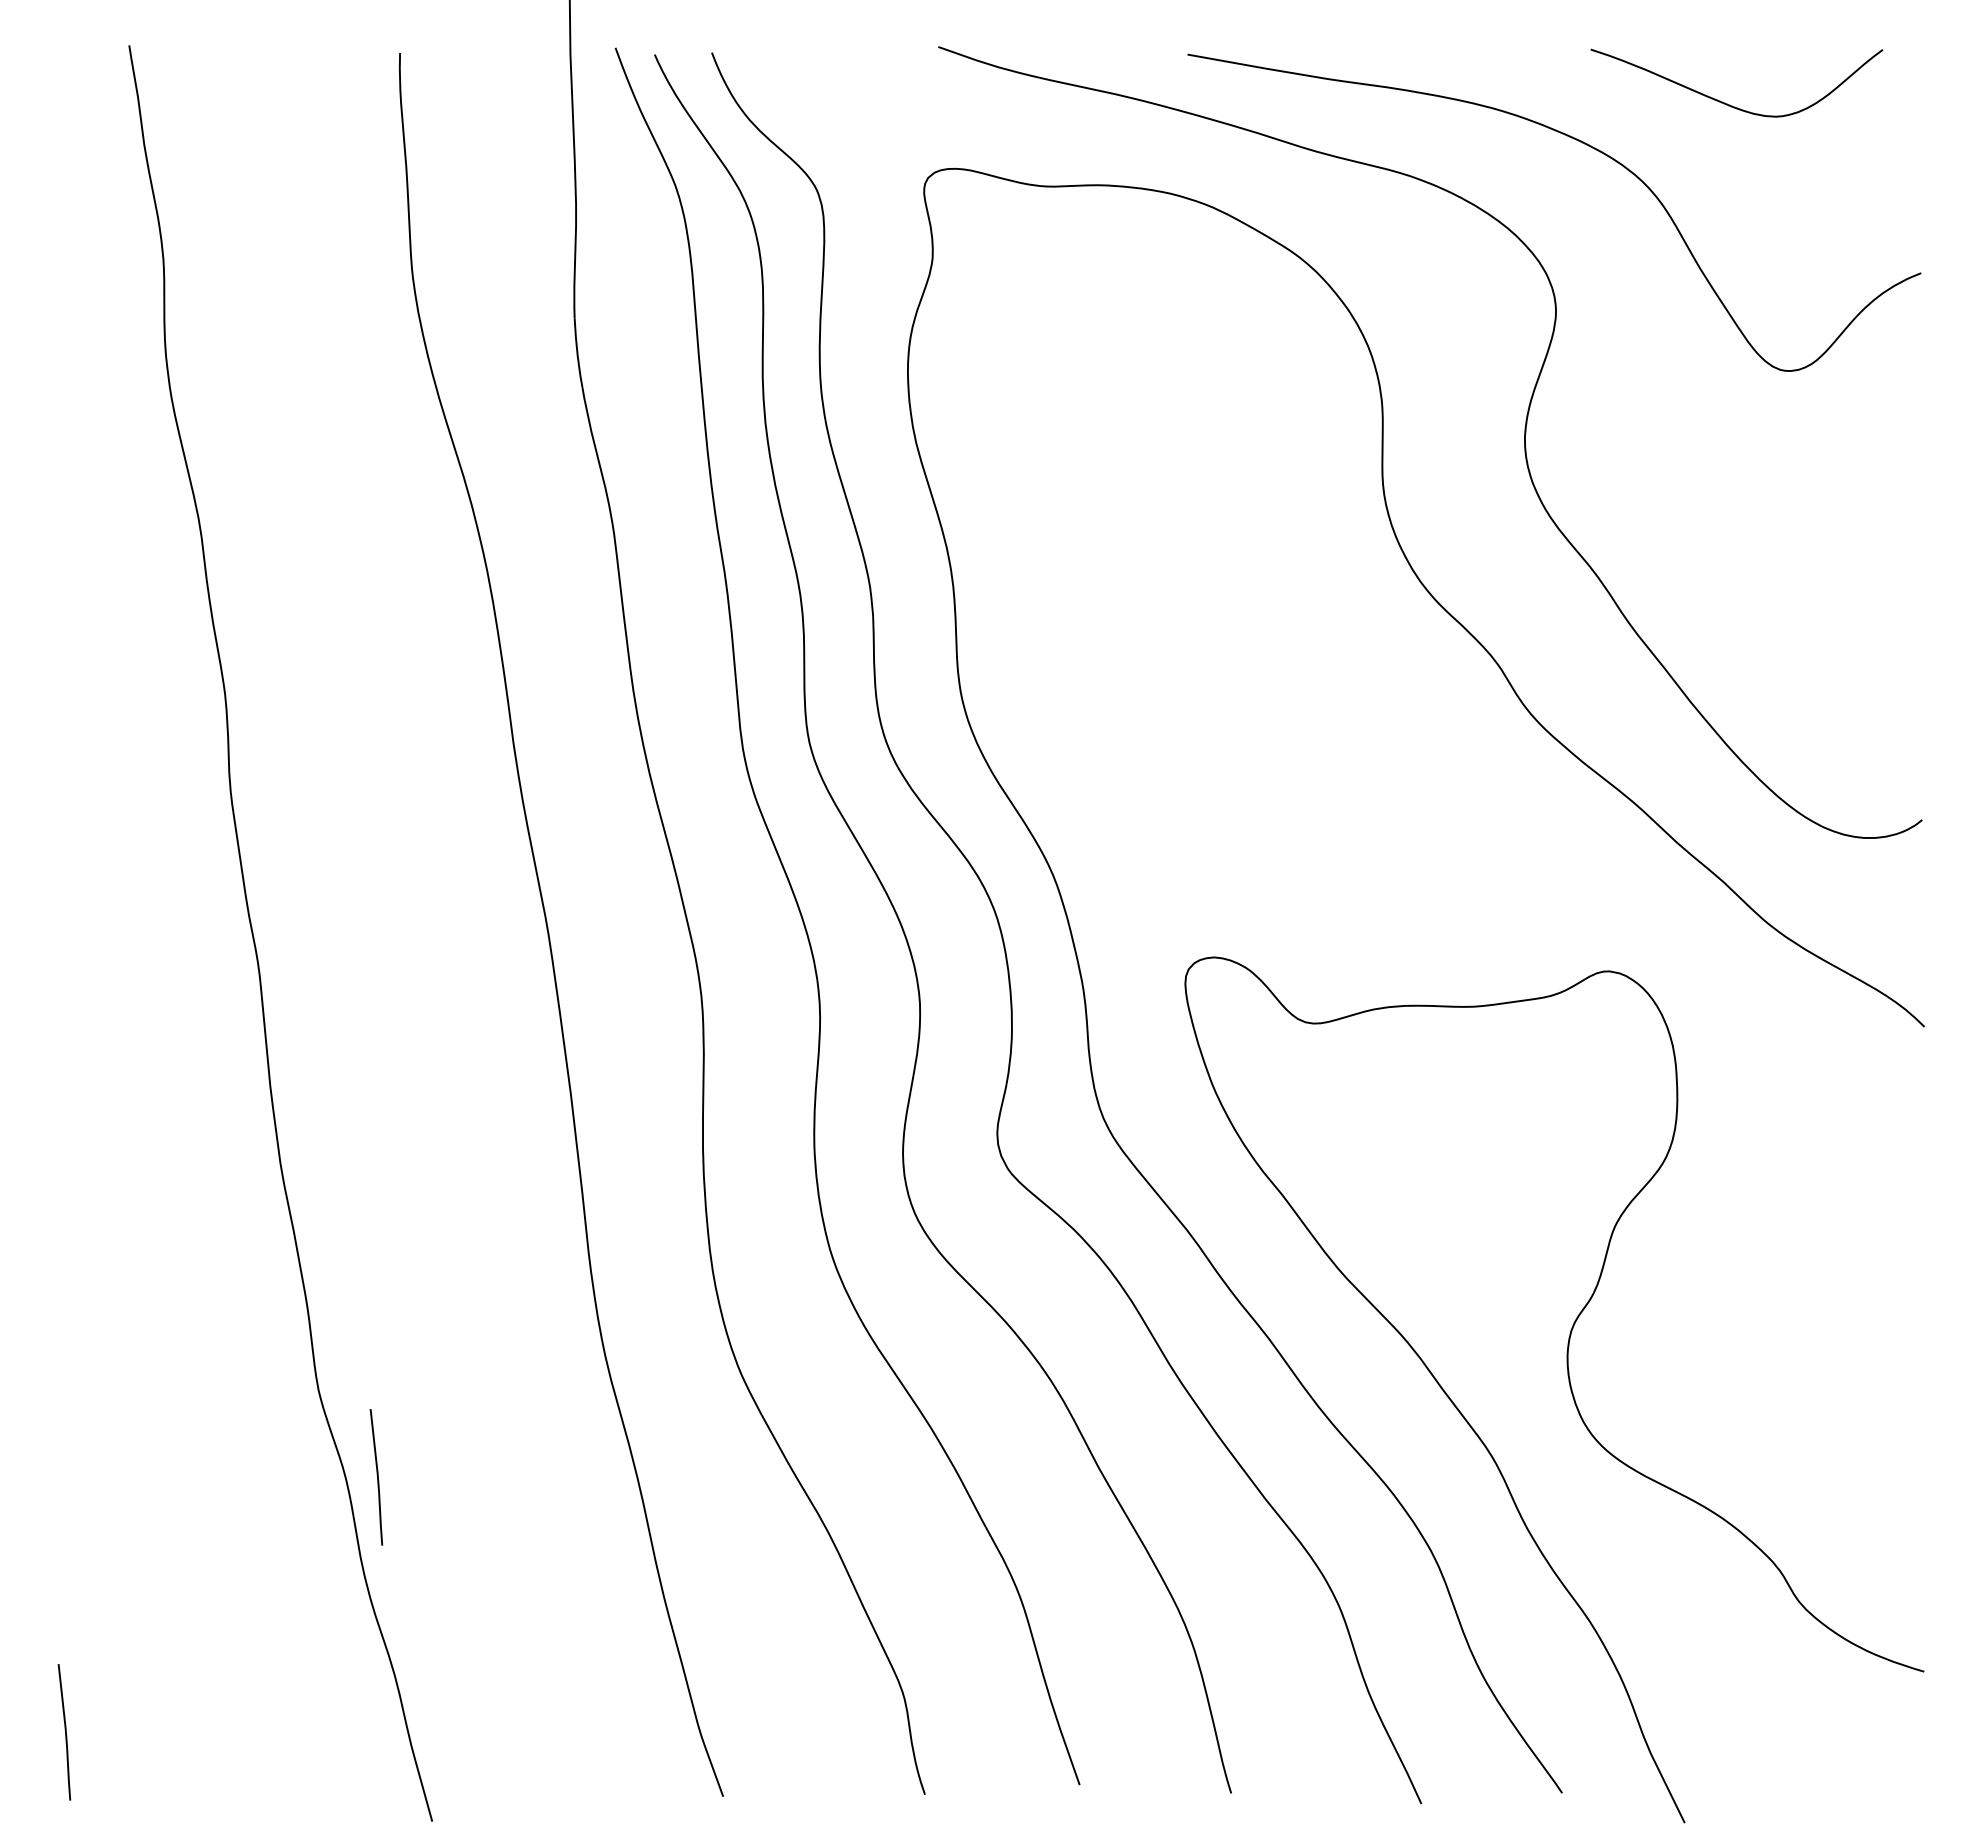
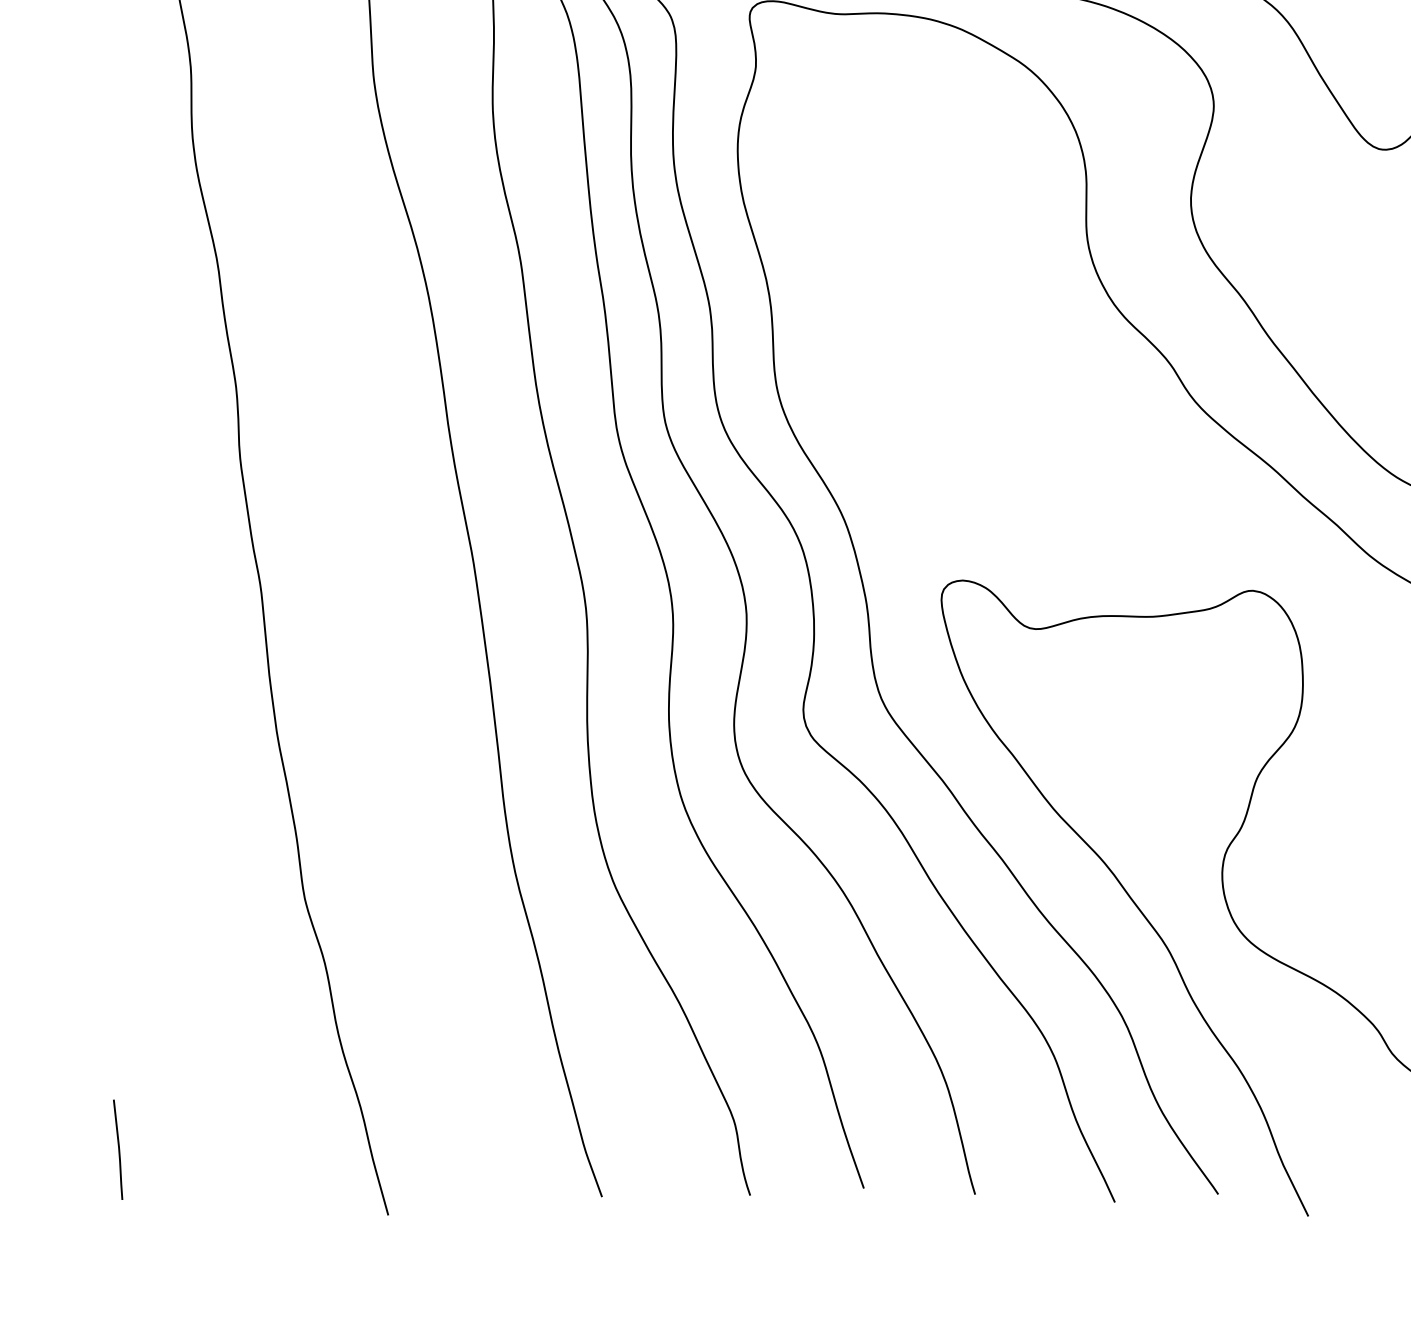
line: (377, 1477) -> (348, 962), removed

